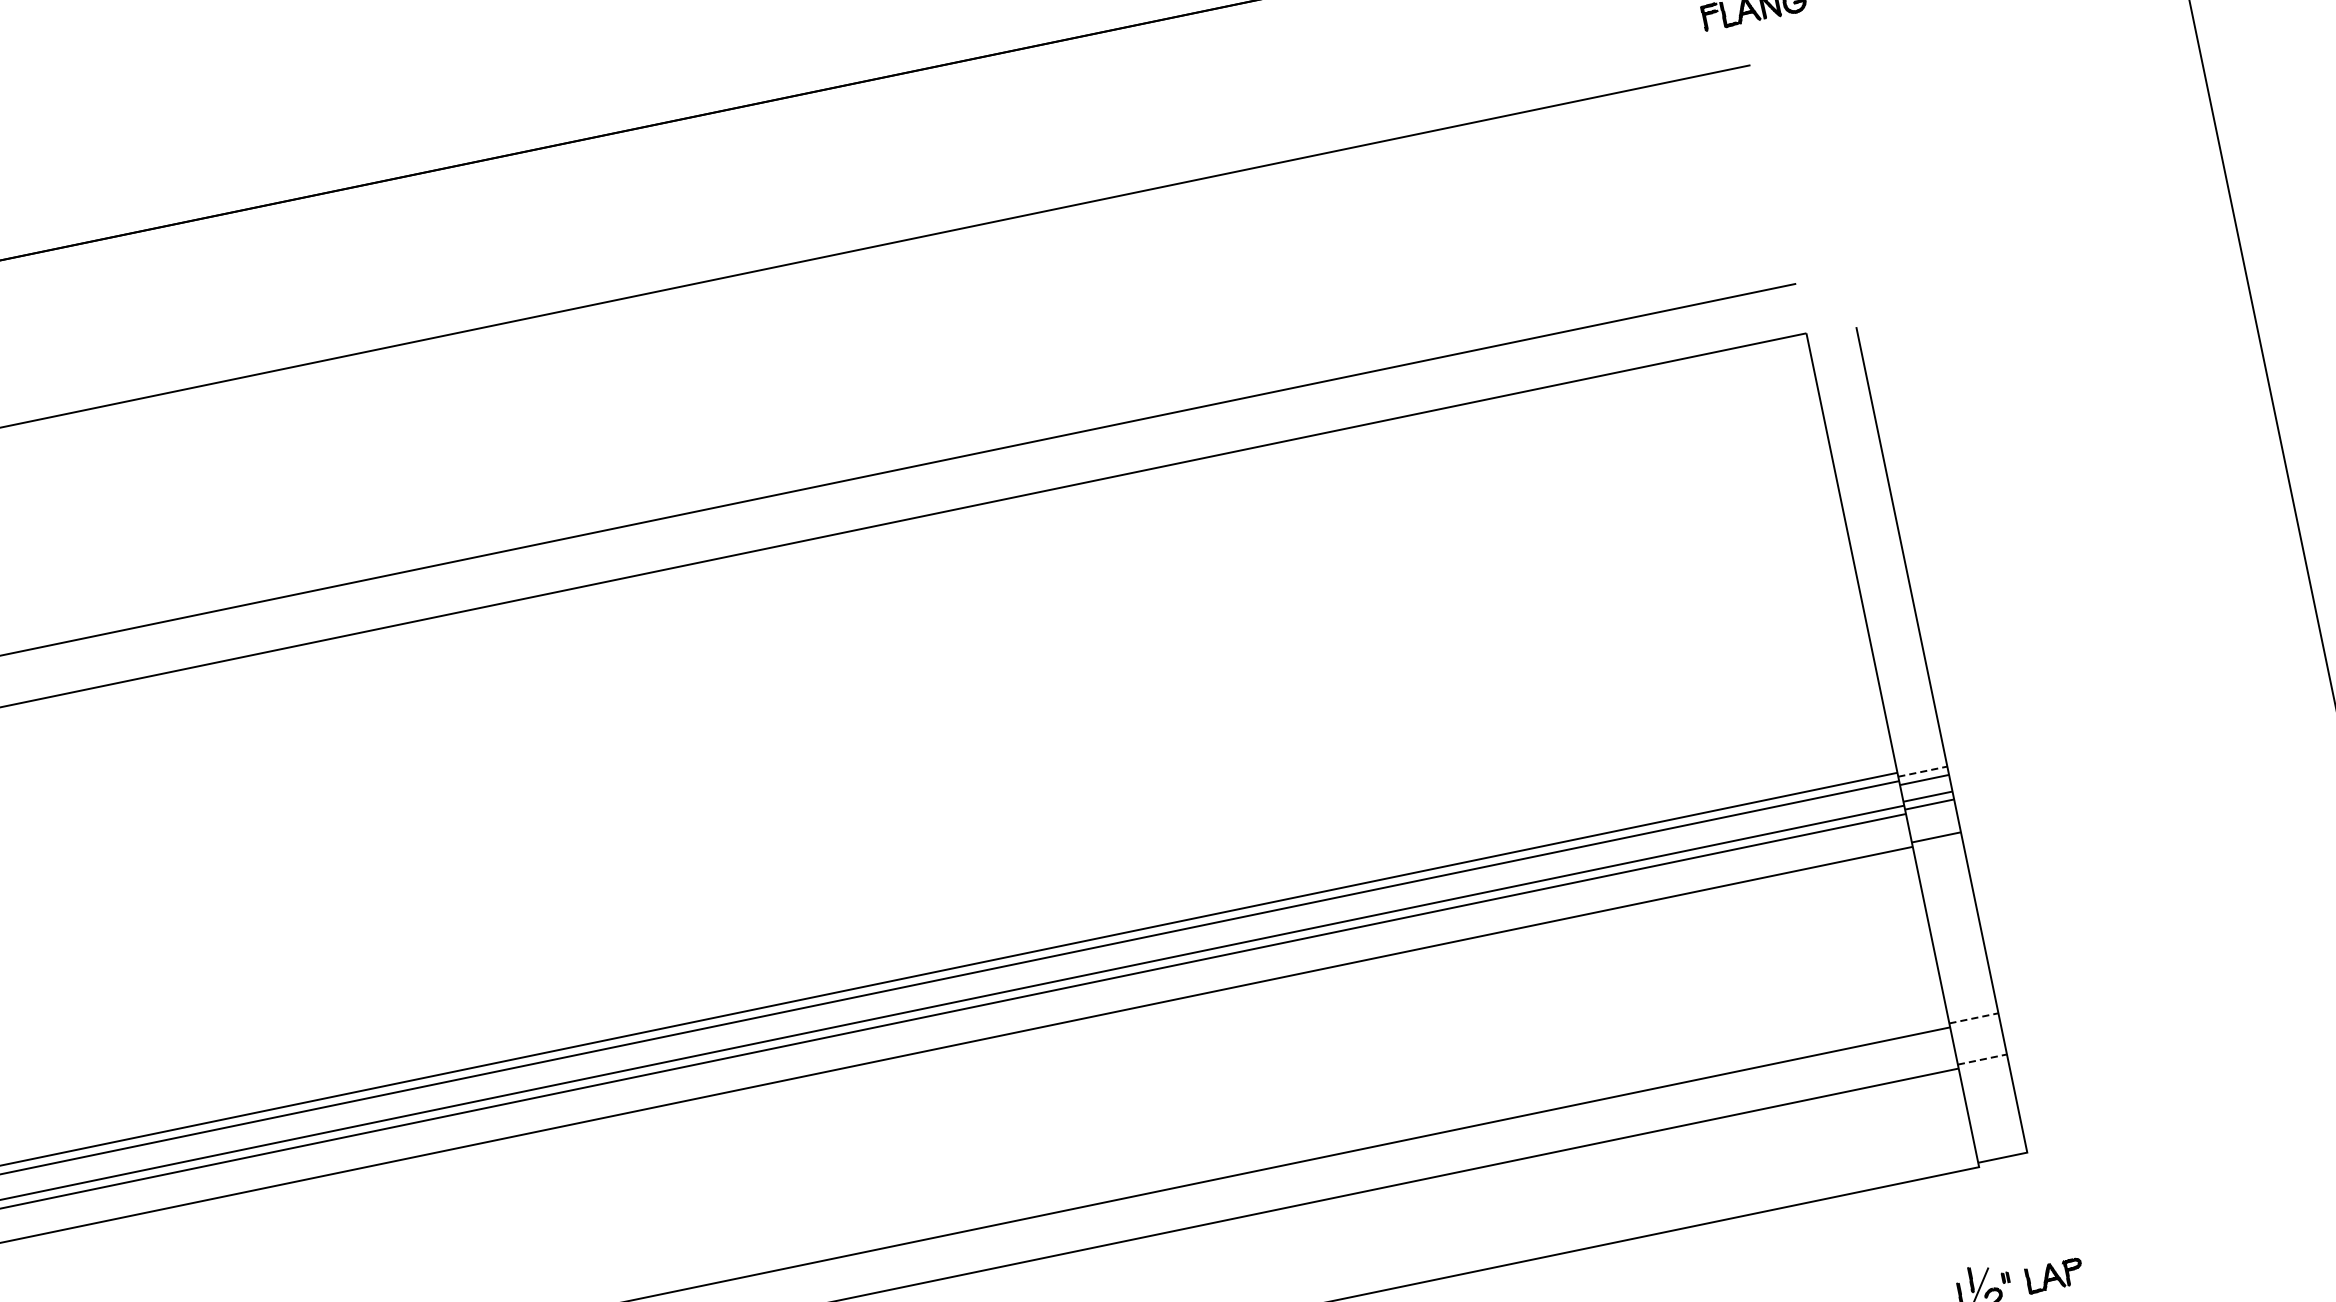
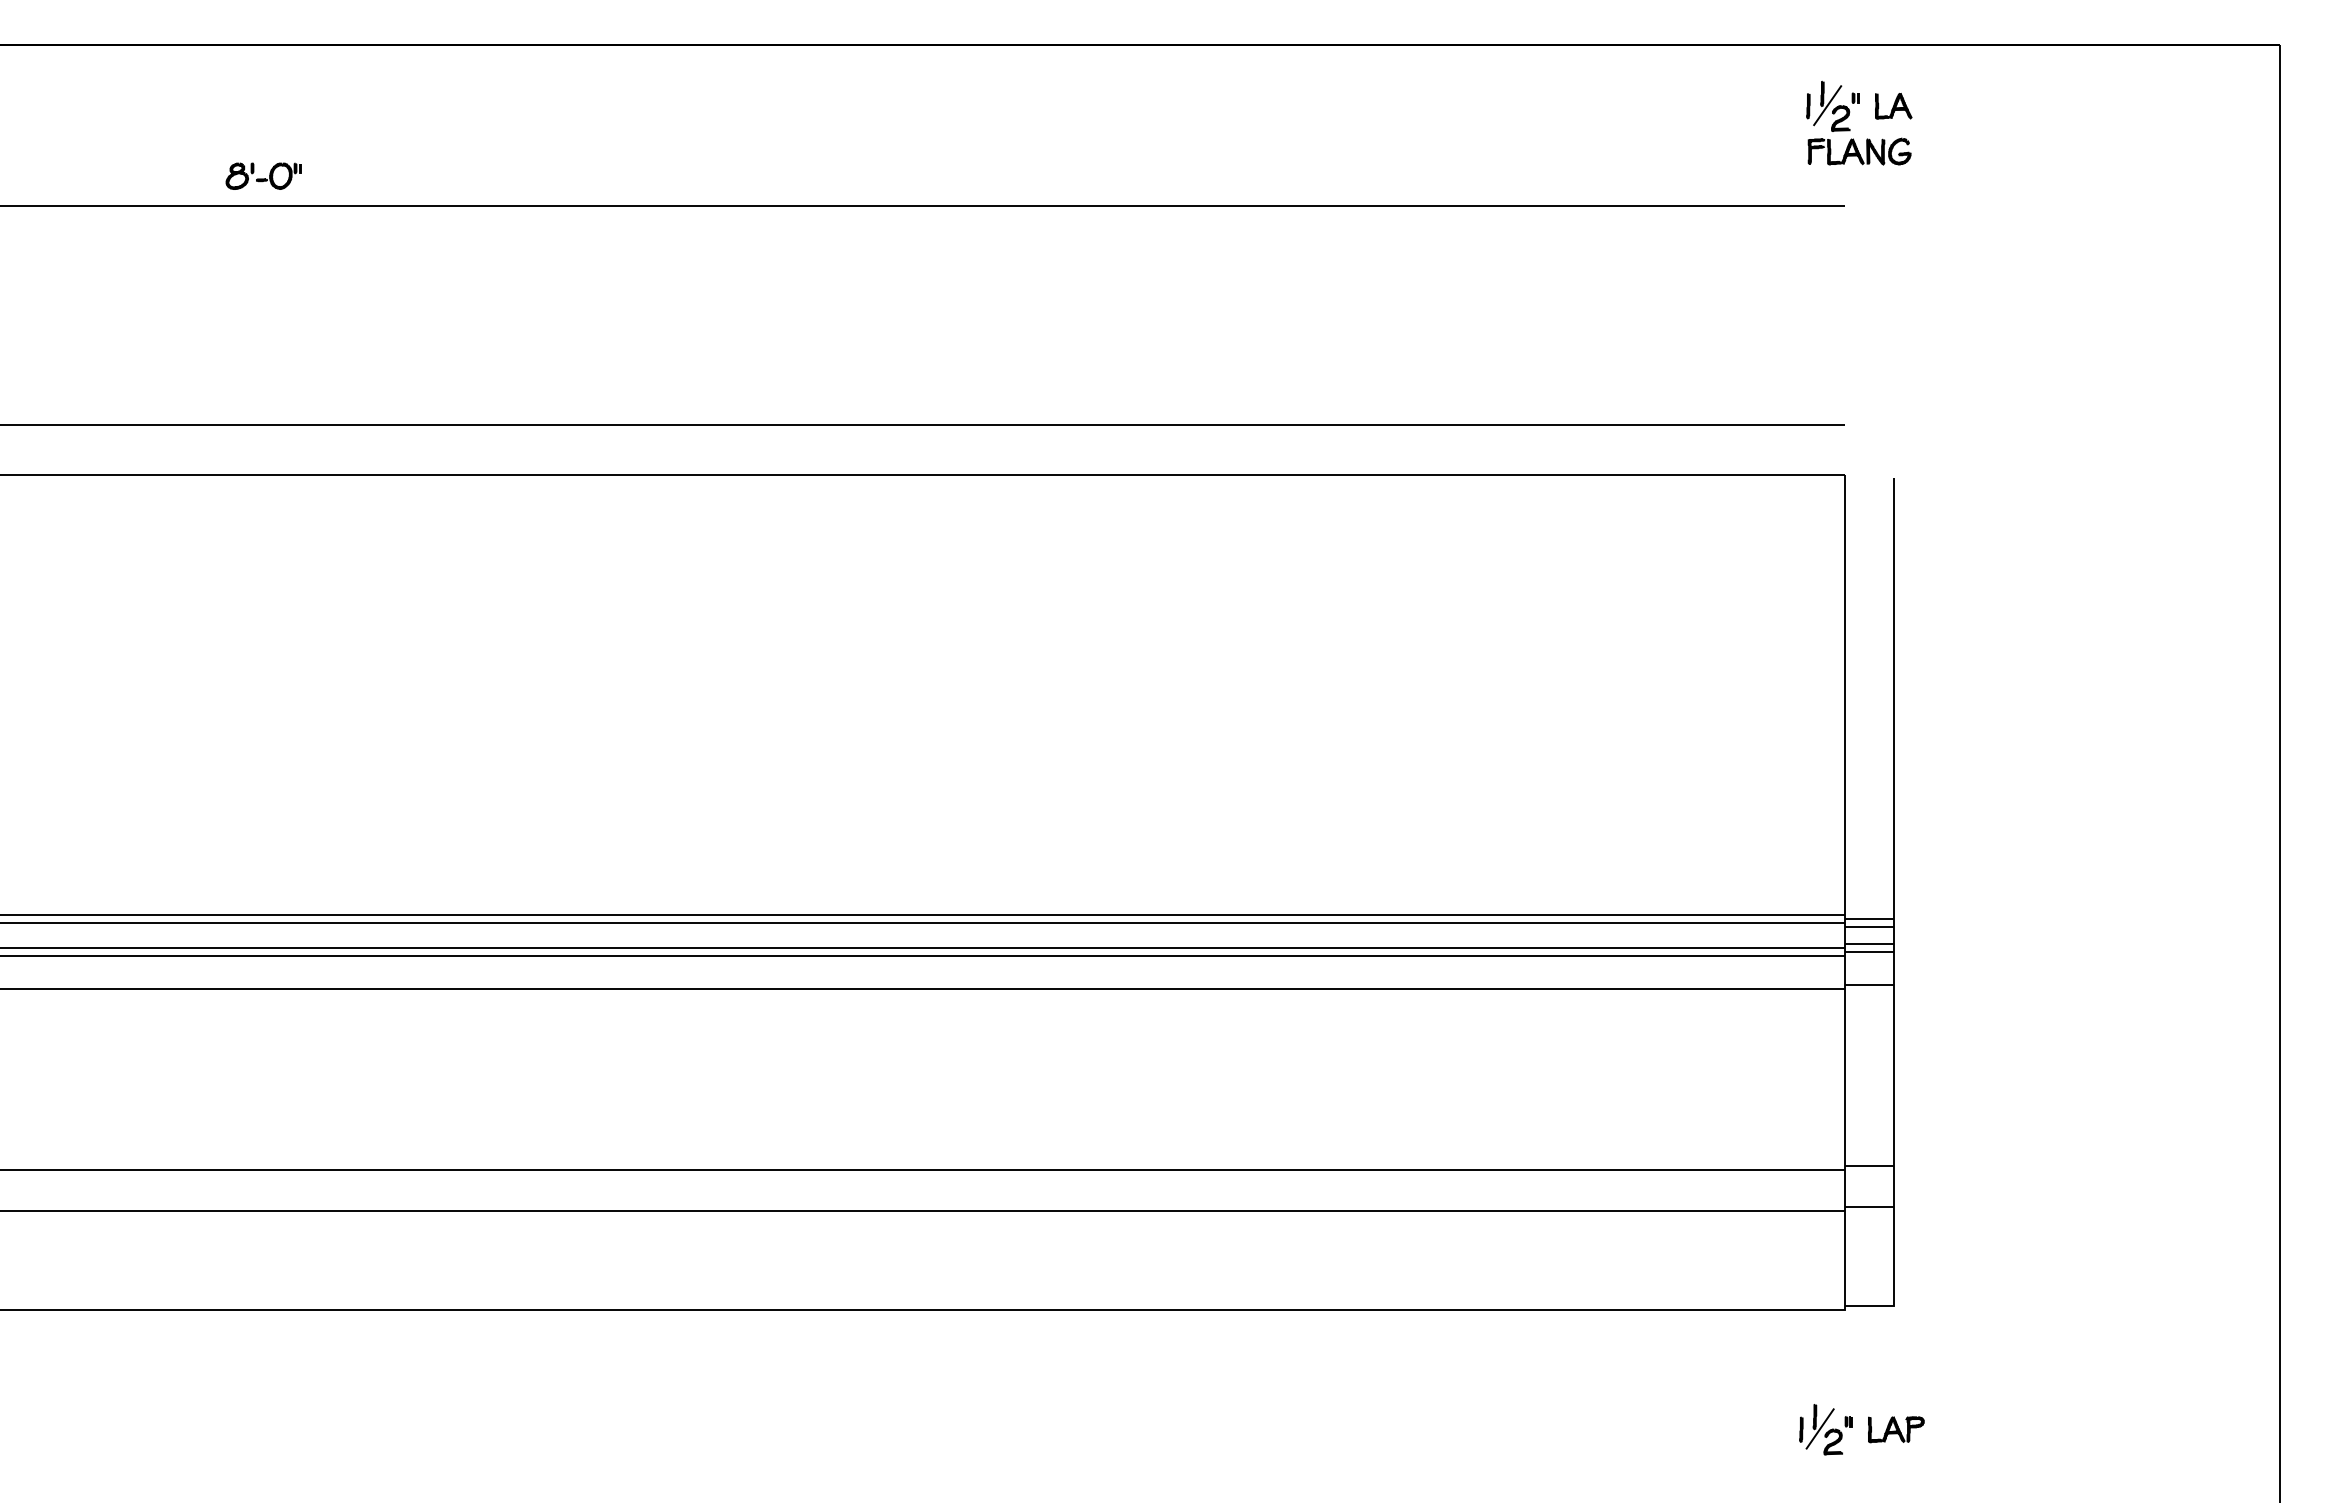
part: (166, 361) -> (263, 175), added
line: (1922, 771) -> (1869, 918), dashed -> solid
line: (1973, 1018) -> (1869, 1166), dashed -> solid
line: (1982, 1059) -> (1869, 1207), dashed -> solid

